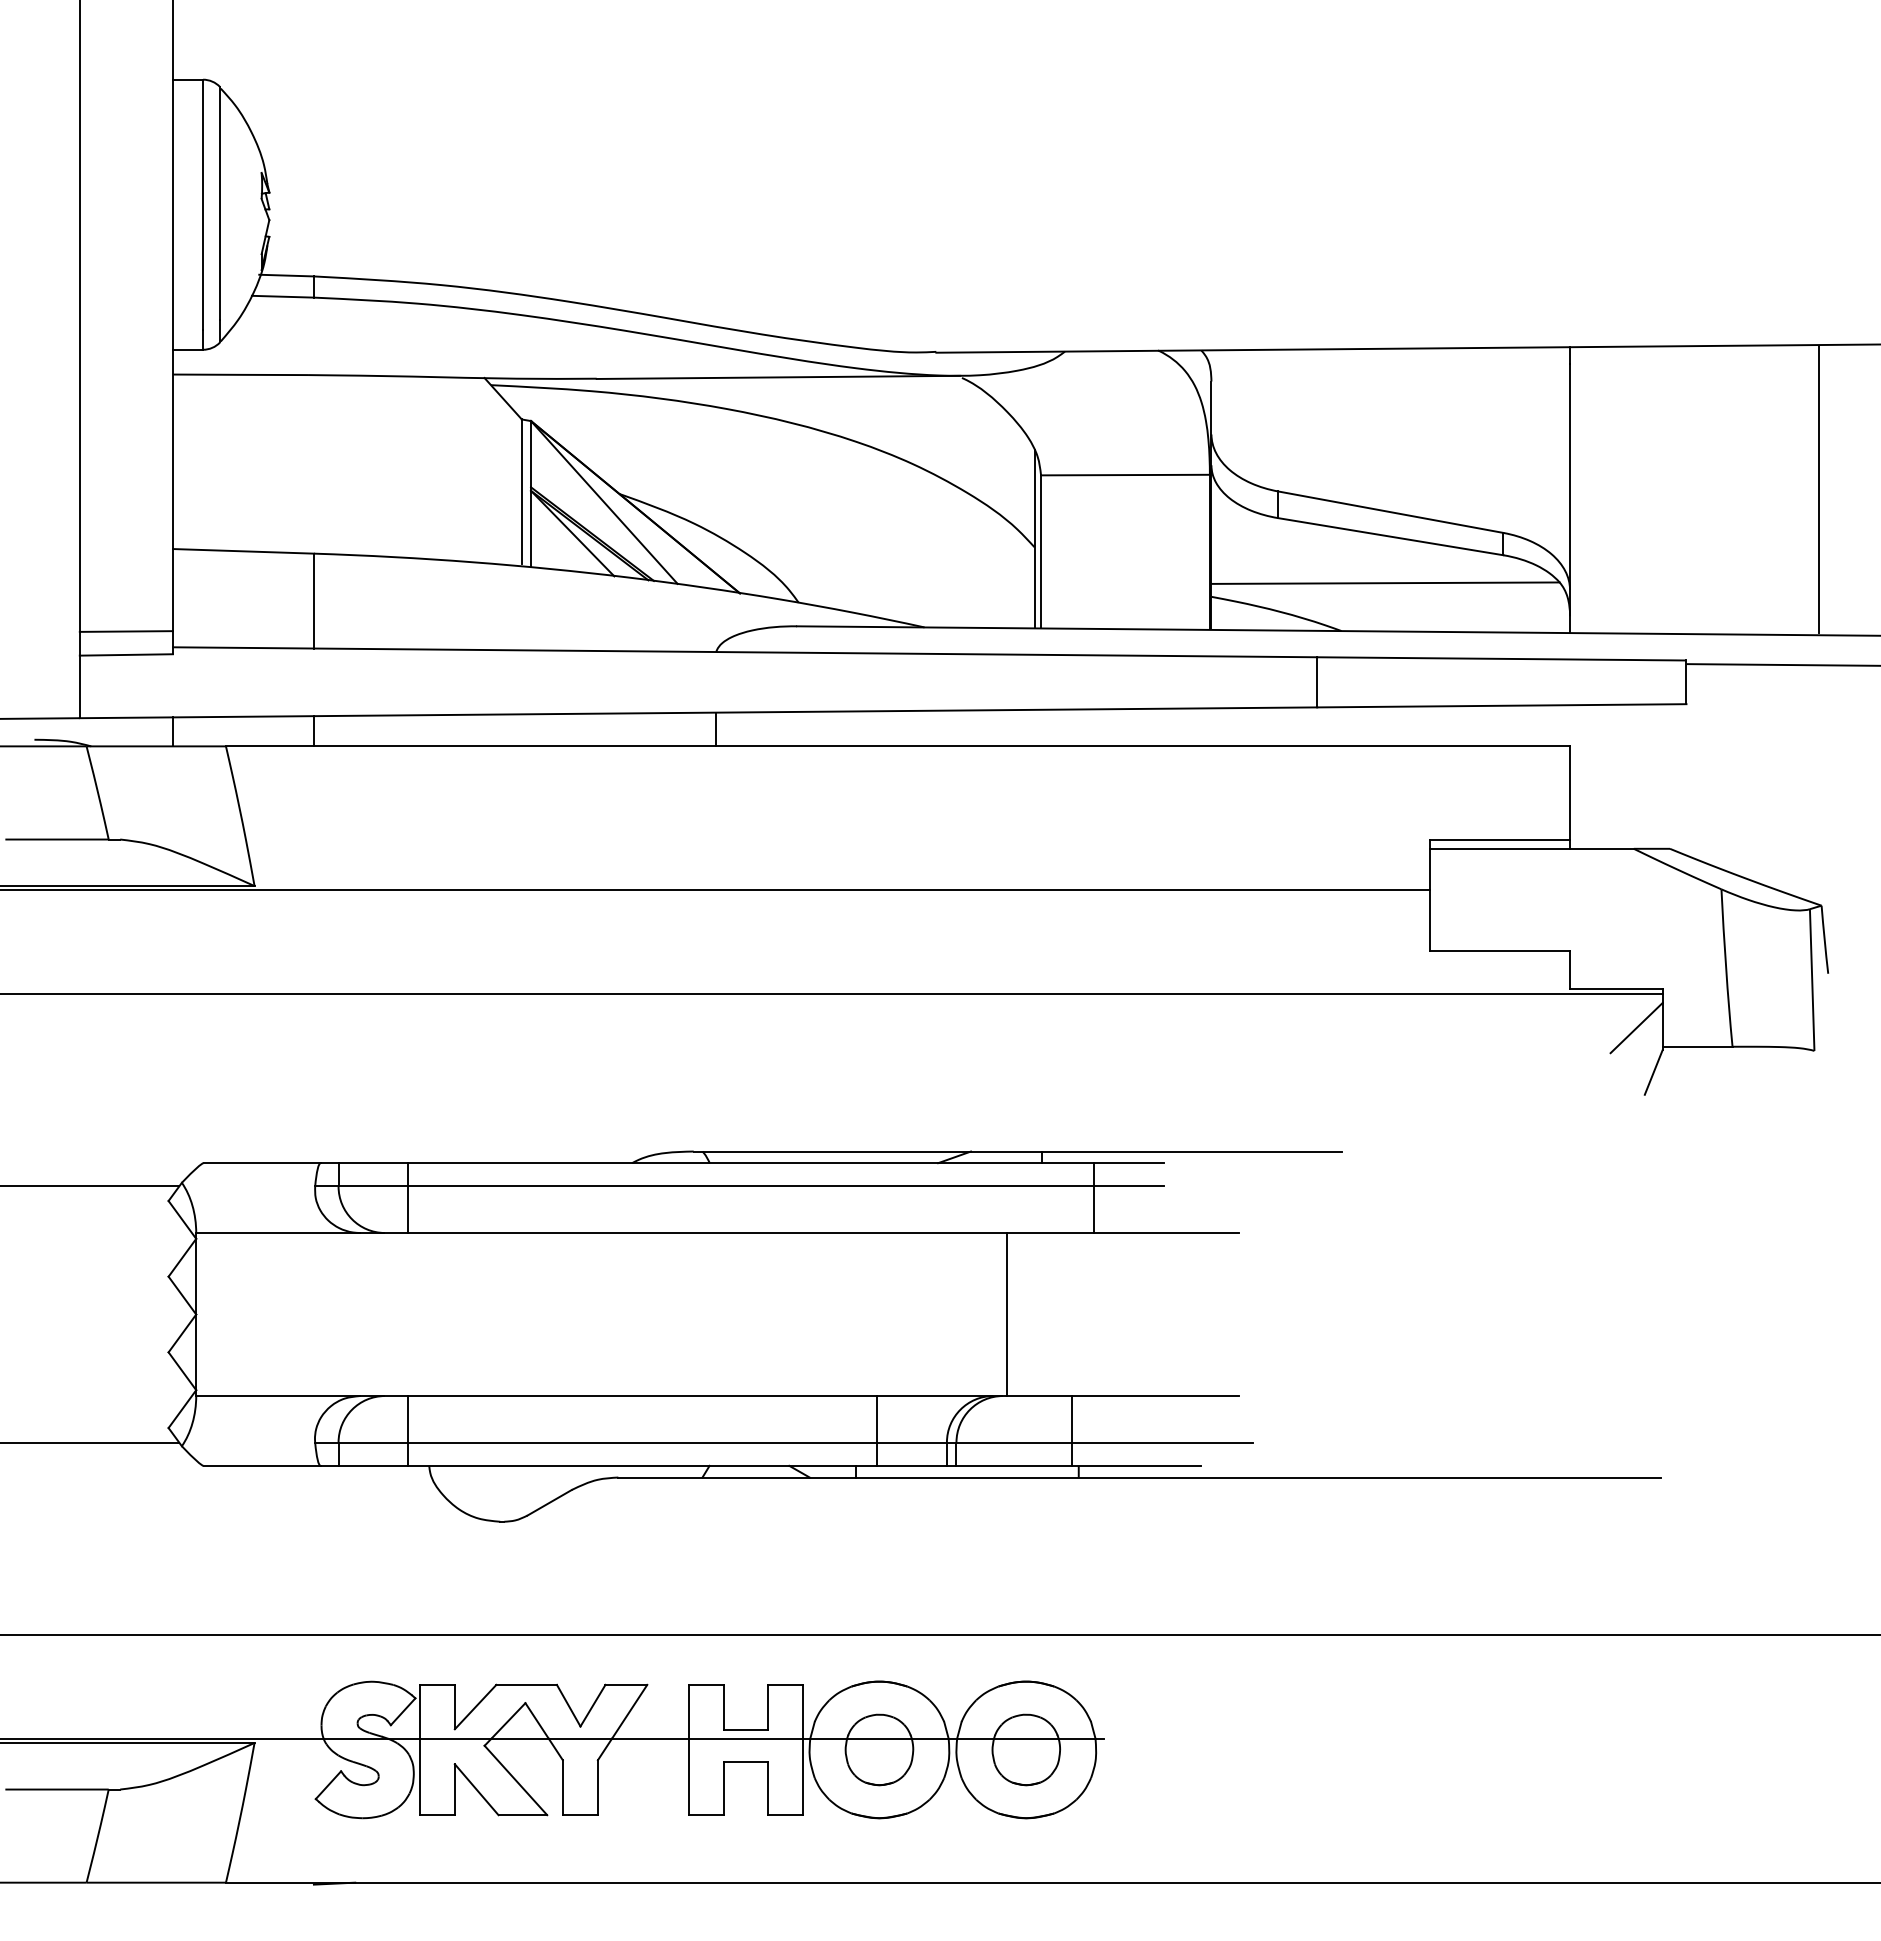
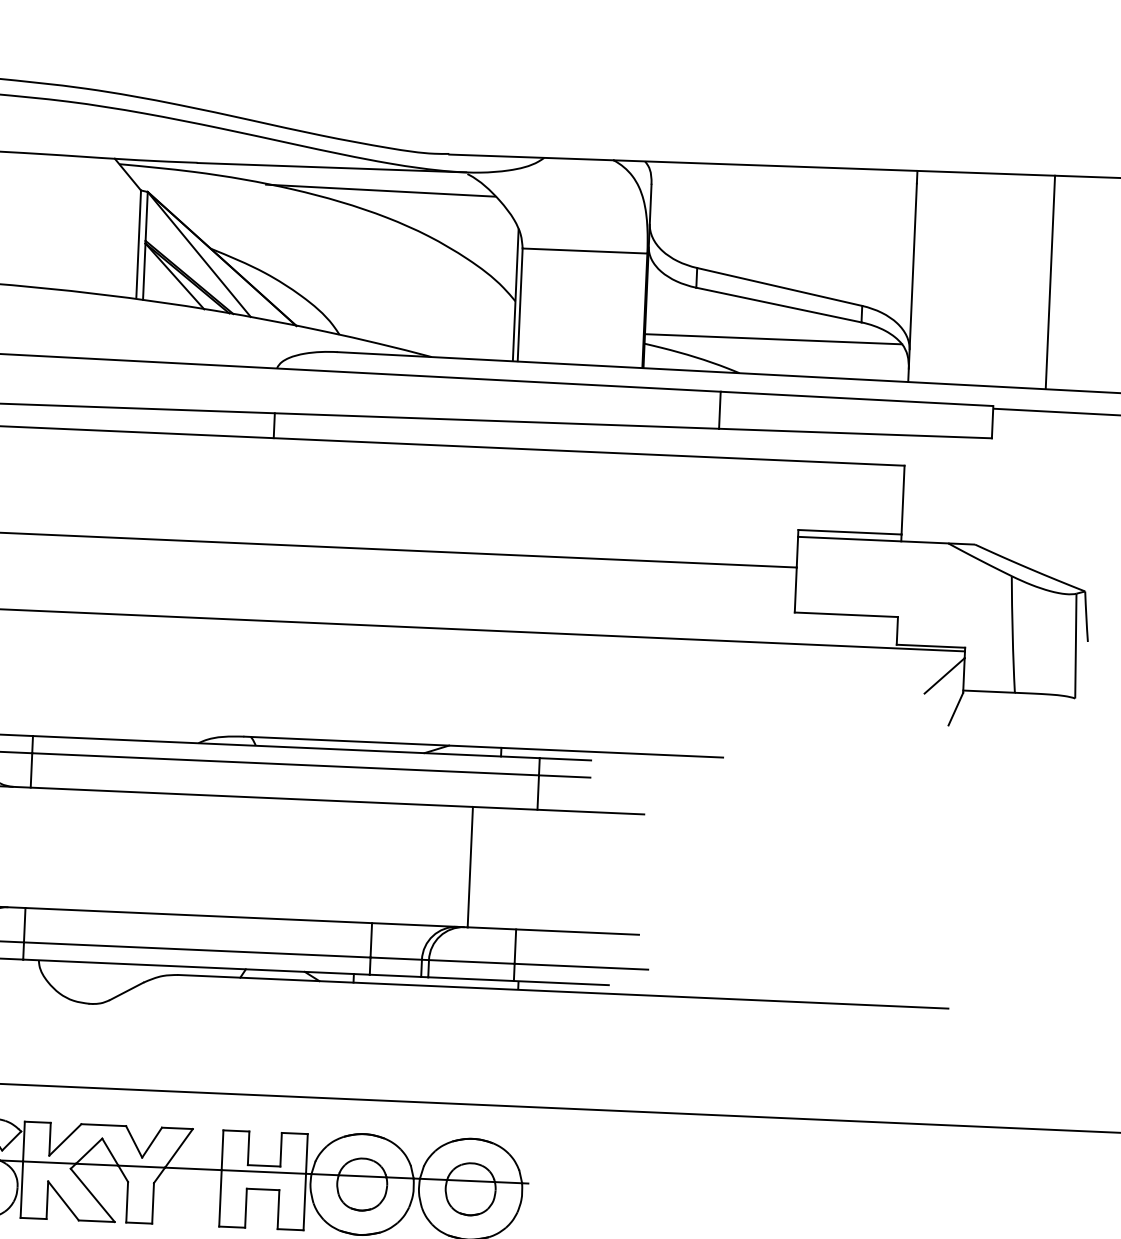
line: (845, 405) -> (380, 190), added
line: (1819, 489) -> (1050, 282), moved

